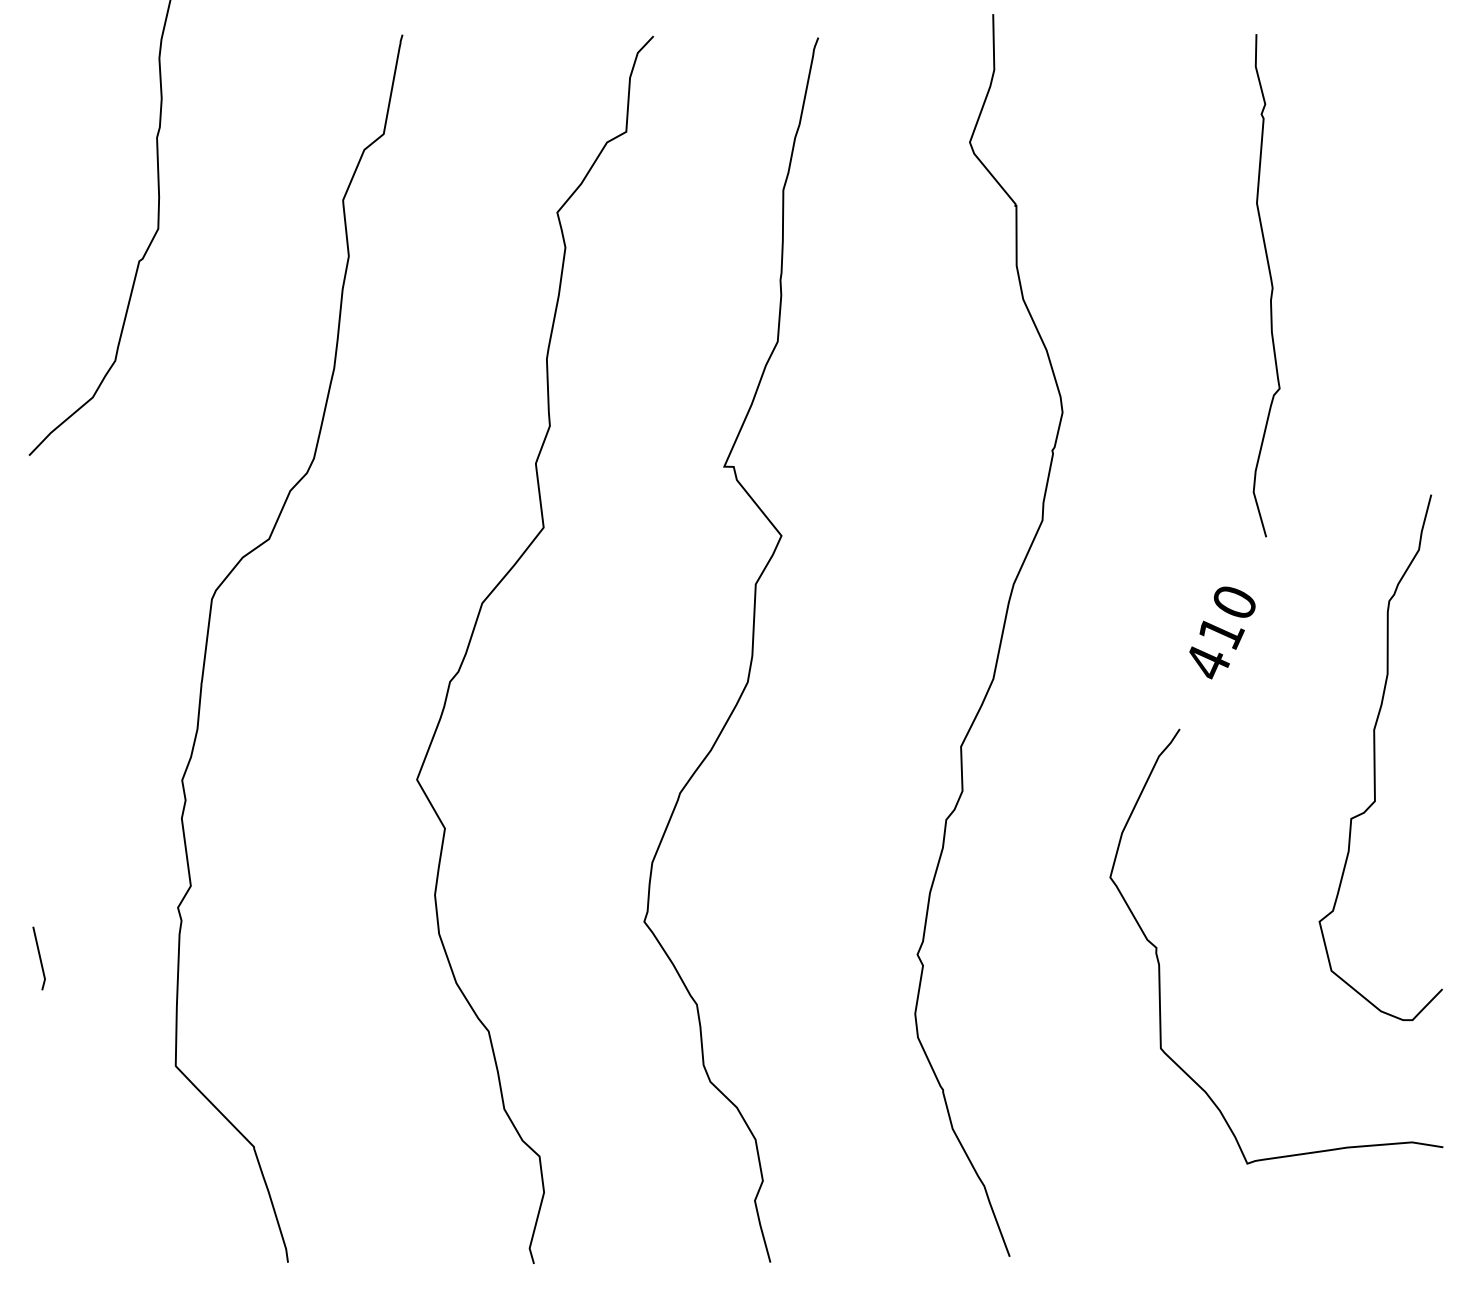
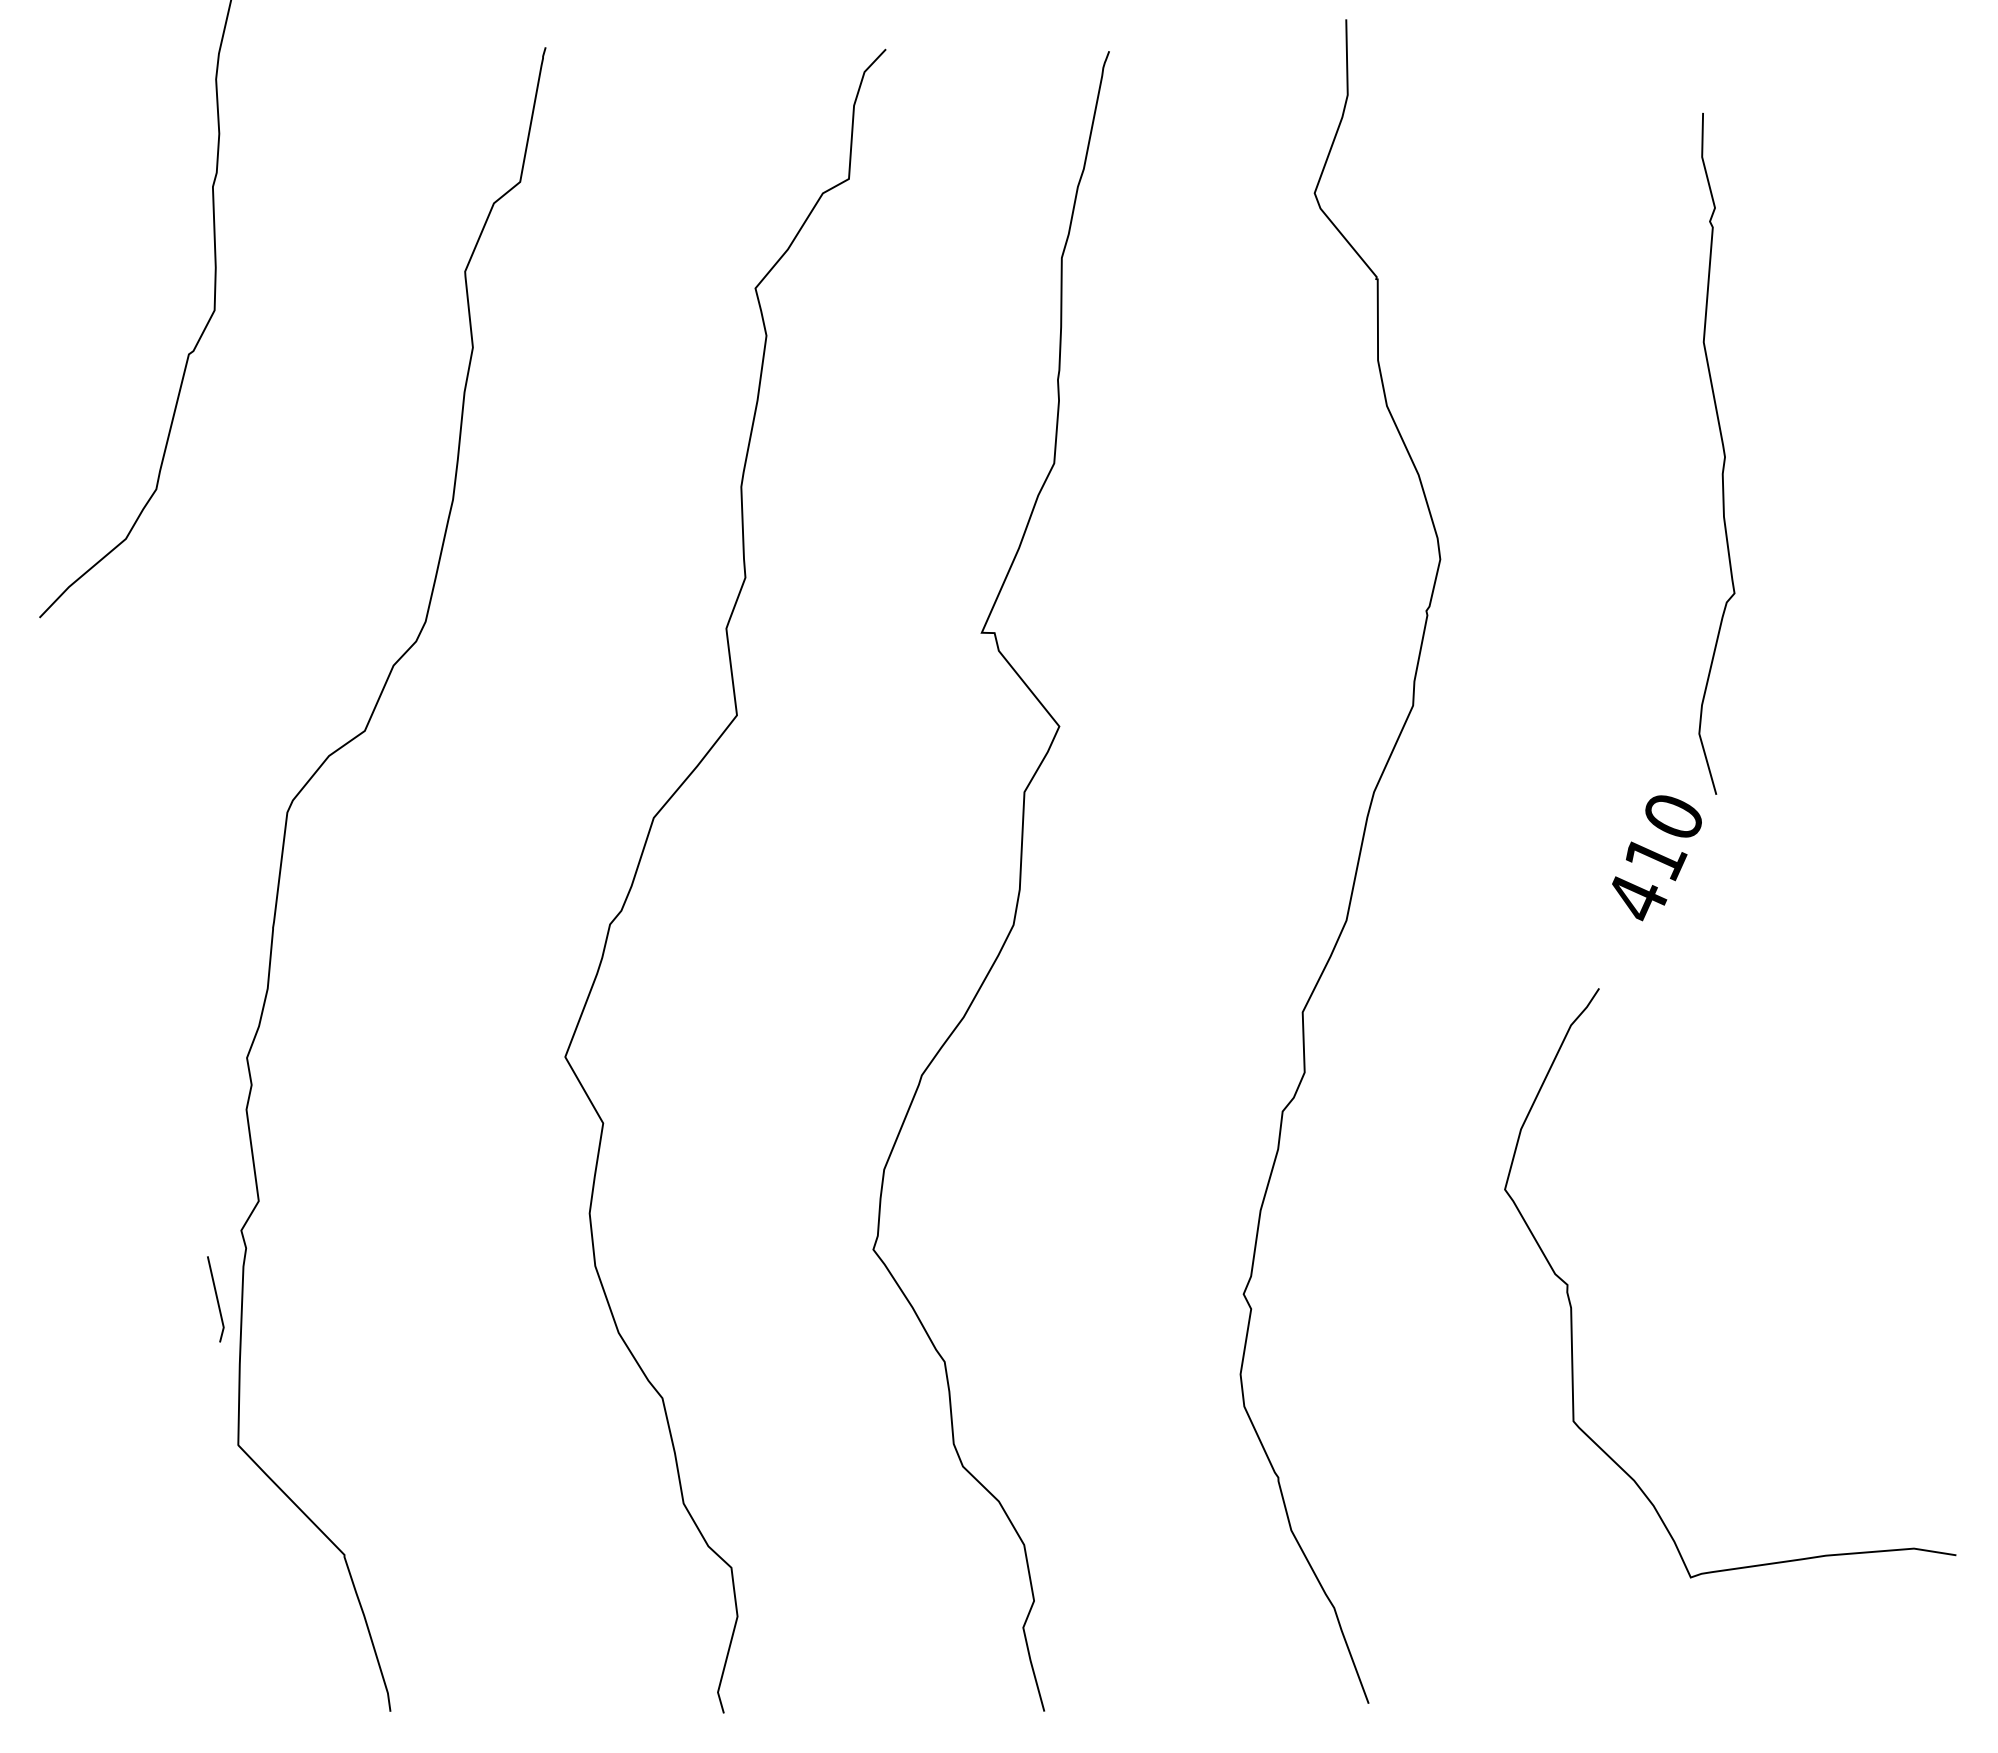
curve: (1270, 282) -> (1722, 449), moved
curve: (1375, 757) -> (1864, 1026), removed
line: (39, 958) -> (216, 1299), moved

